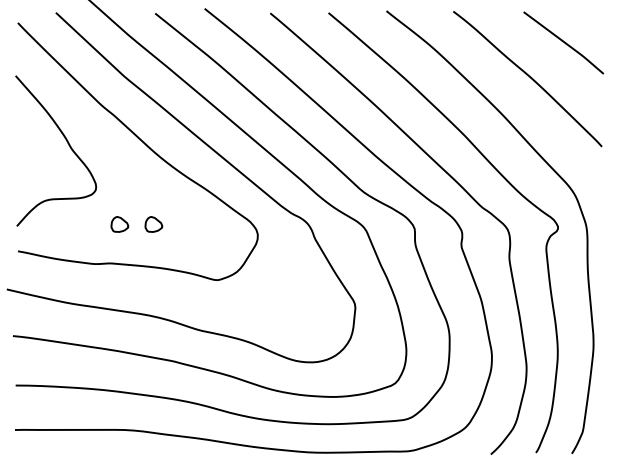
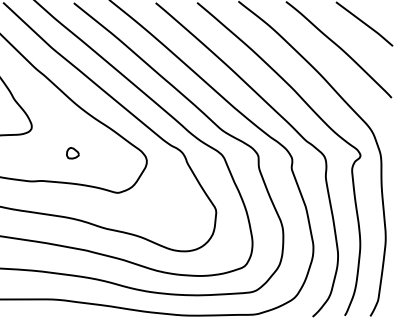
part: (119, 224) -> (48, 153), removed

